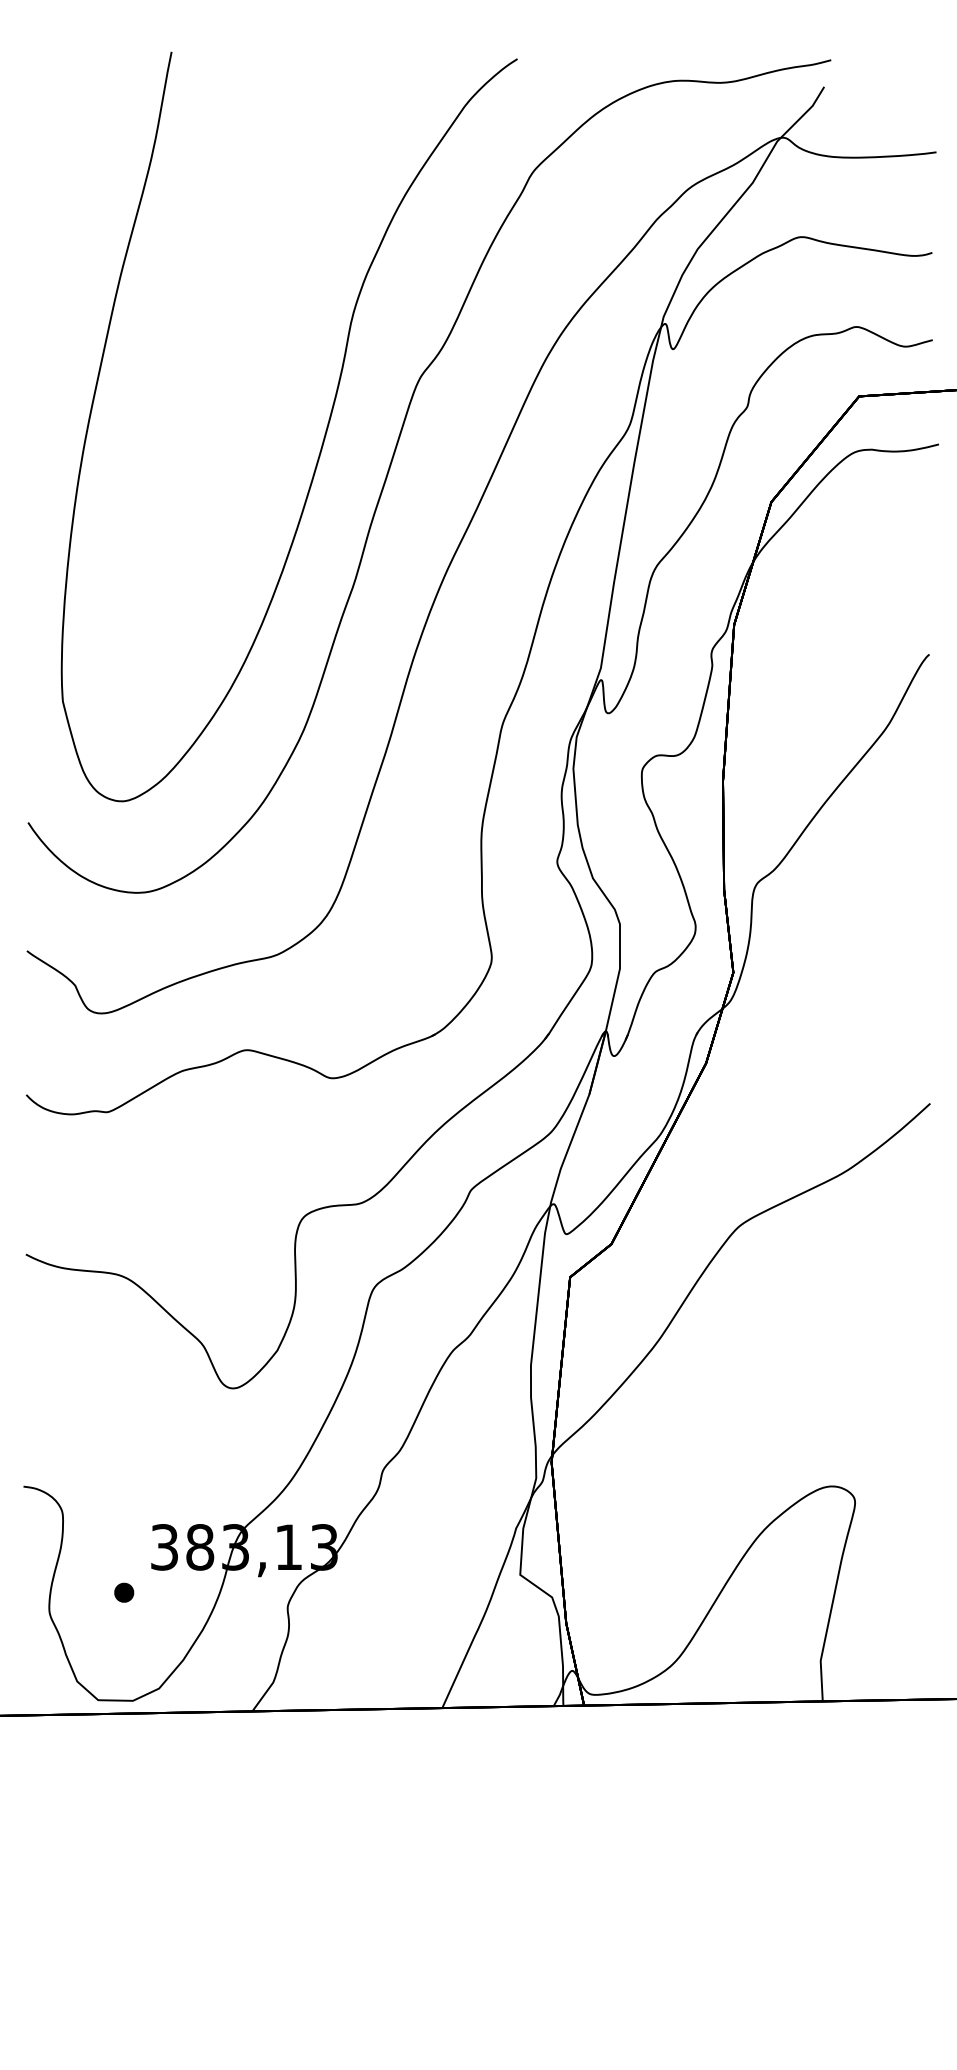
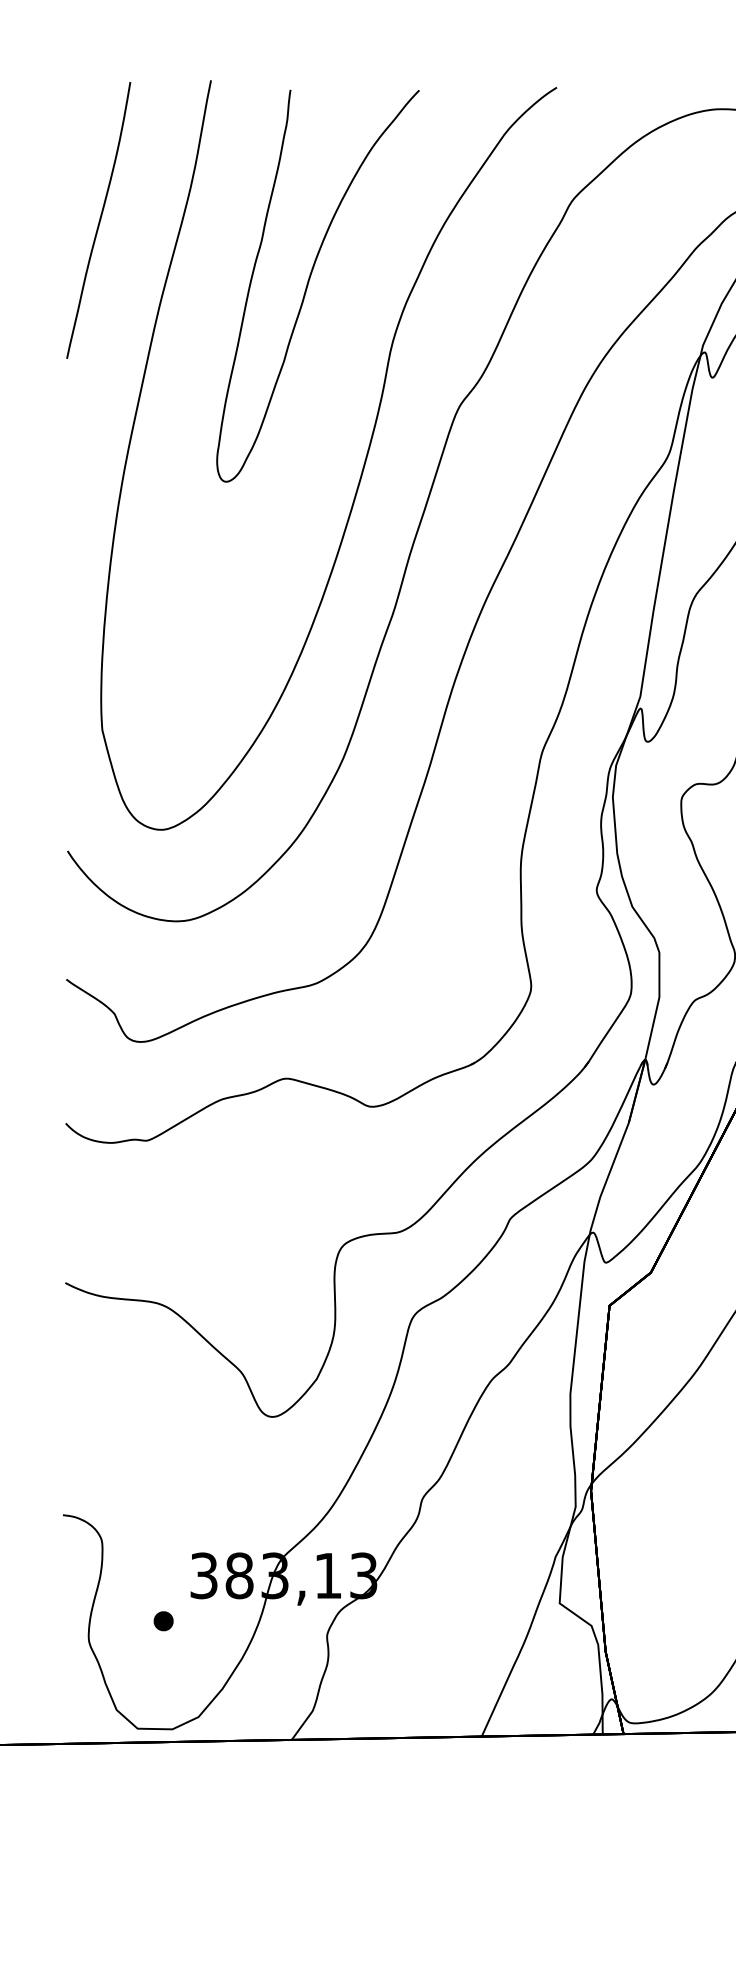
curve: (59, 191) -> (98, 220), added
curve: (269, 255) -> (308, 284), added

